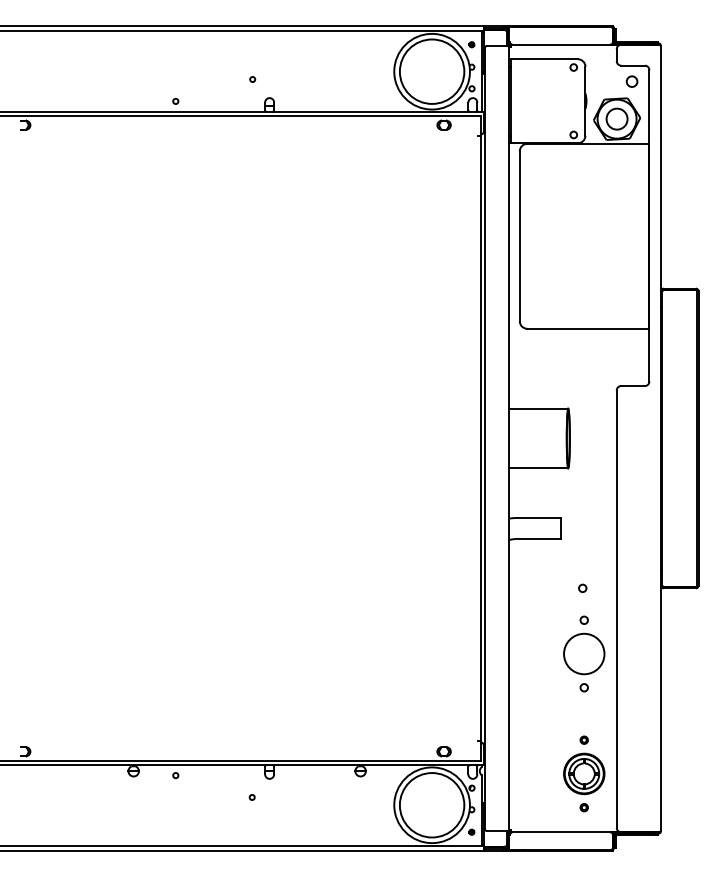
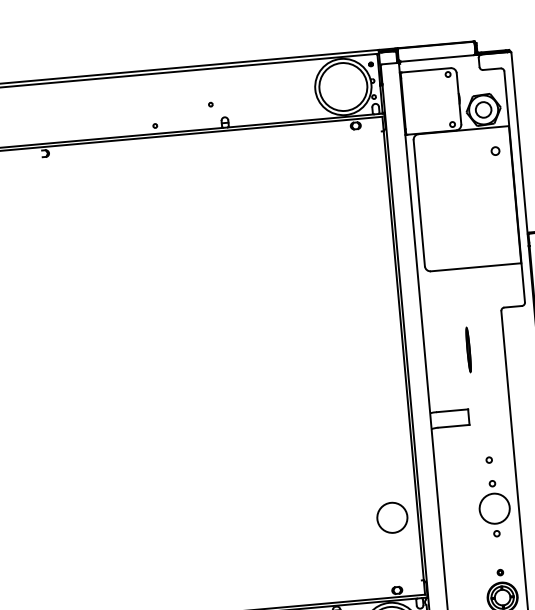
circle: (631, 81) -> (495, 151), moved
line: (538, 408) -> (444, 329), removed
line: (538, 468) -> (448, 374), removed
circle: (446, 653) -> (392, 517), added

